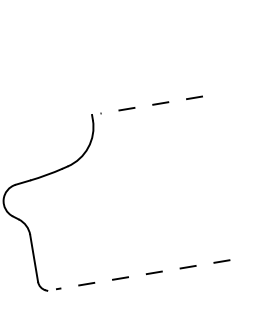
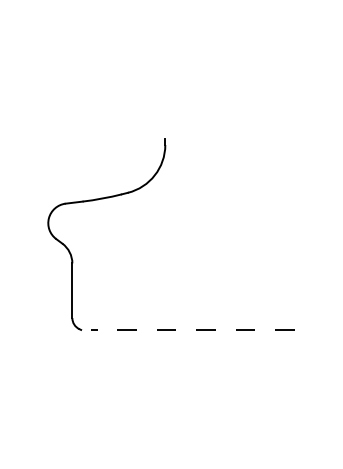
line: (153, 104) -> (236, 138), removed

